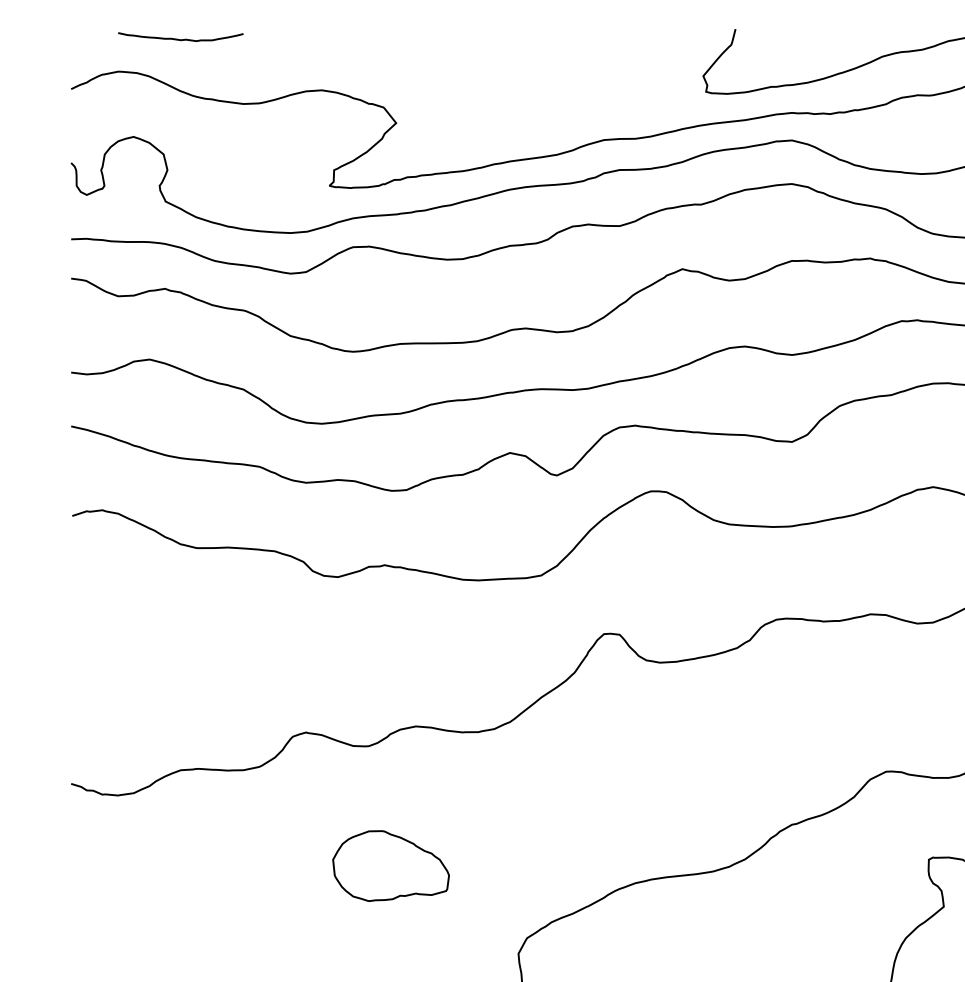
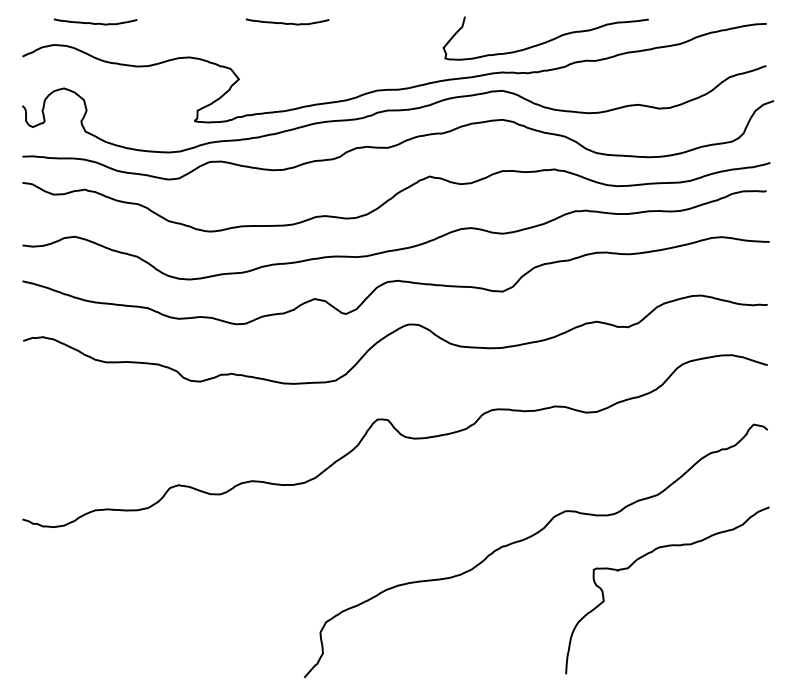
curve: (469, 39) -> (287, 23), added
part: (390, 866) -> (235, 574), removed

